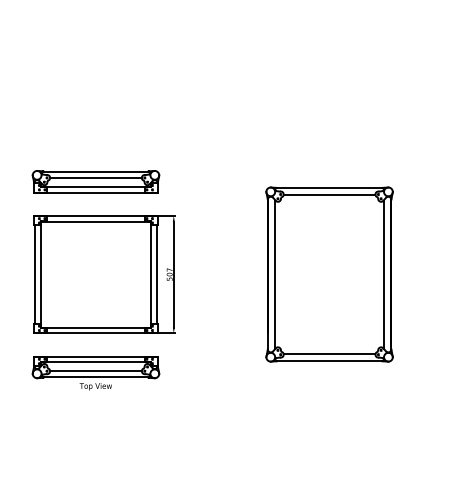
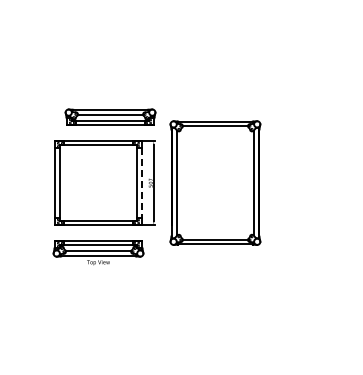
part: (95, 180) -> (110, 116), moved
part: (329, 273) -> (215, 182), moved
line: (157, 275) -> (142, 183), solid -> dashed

